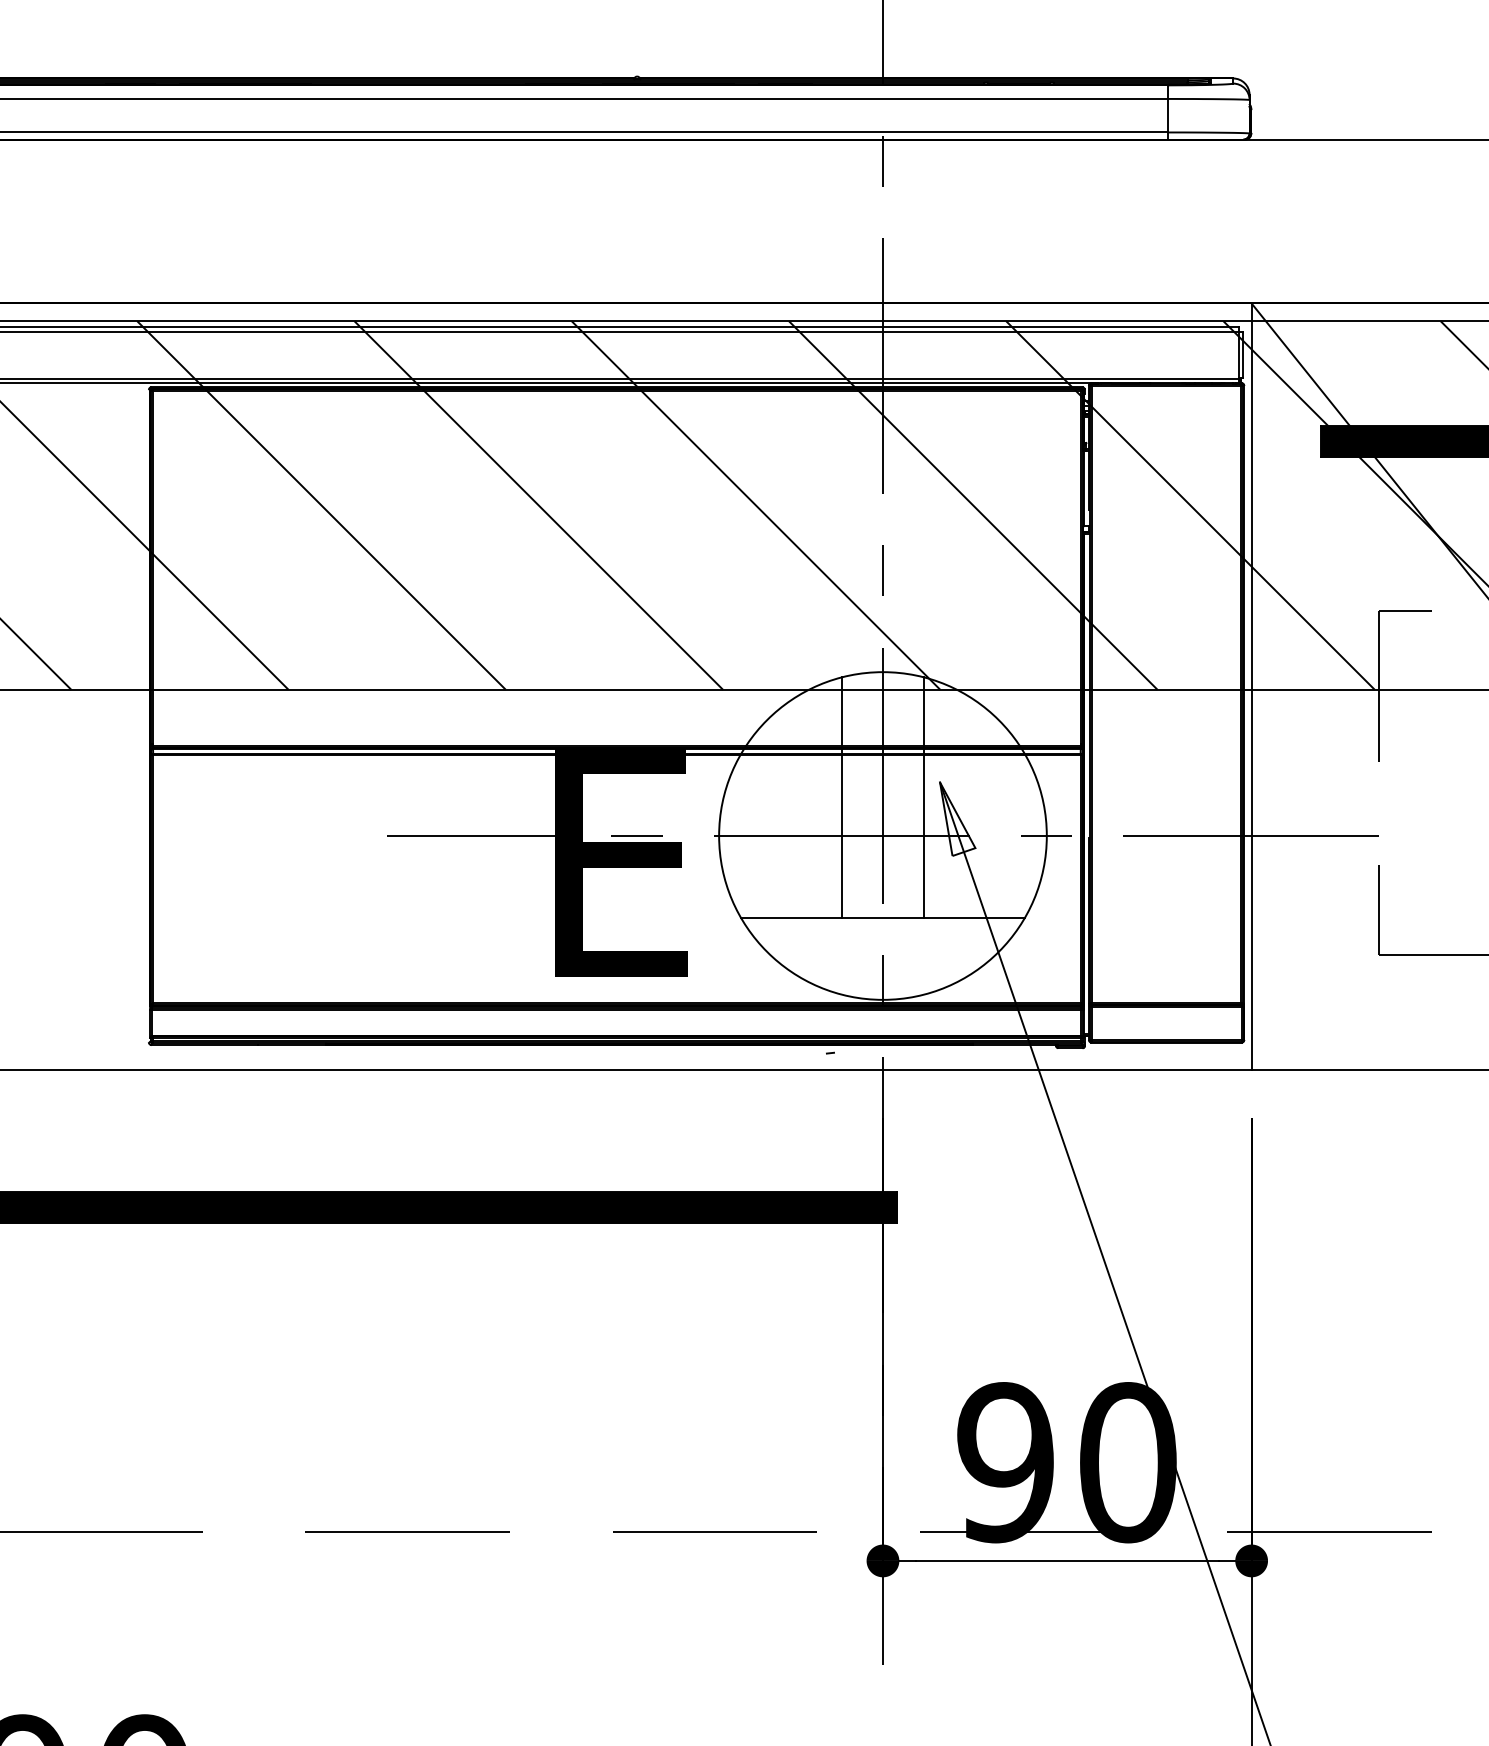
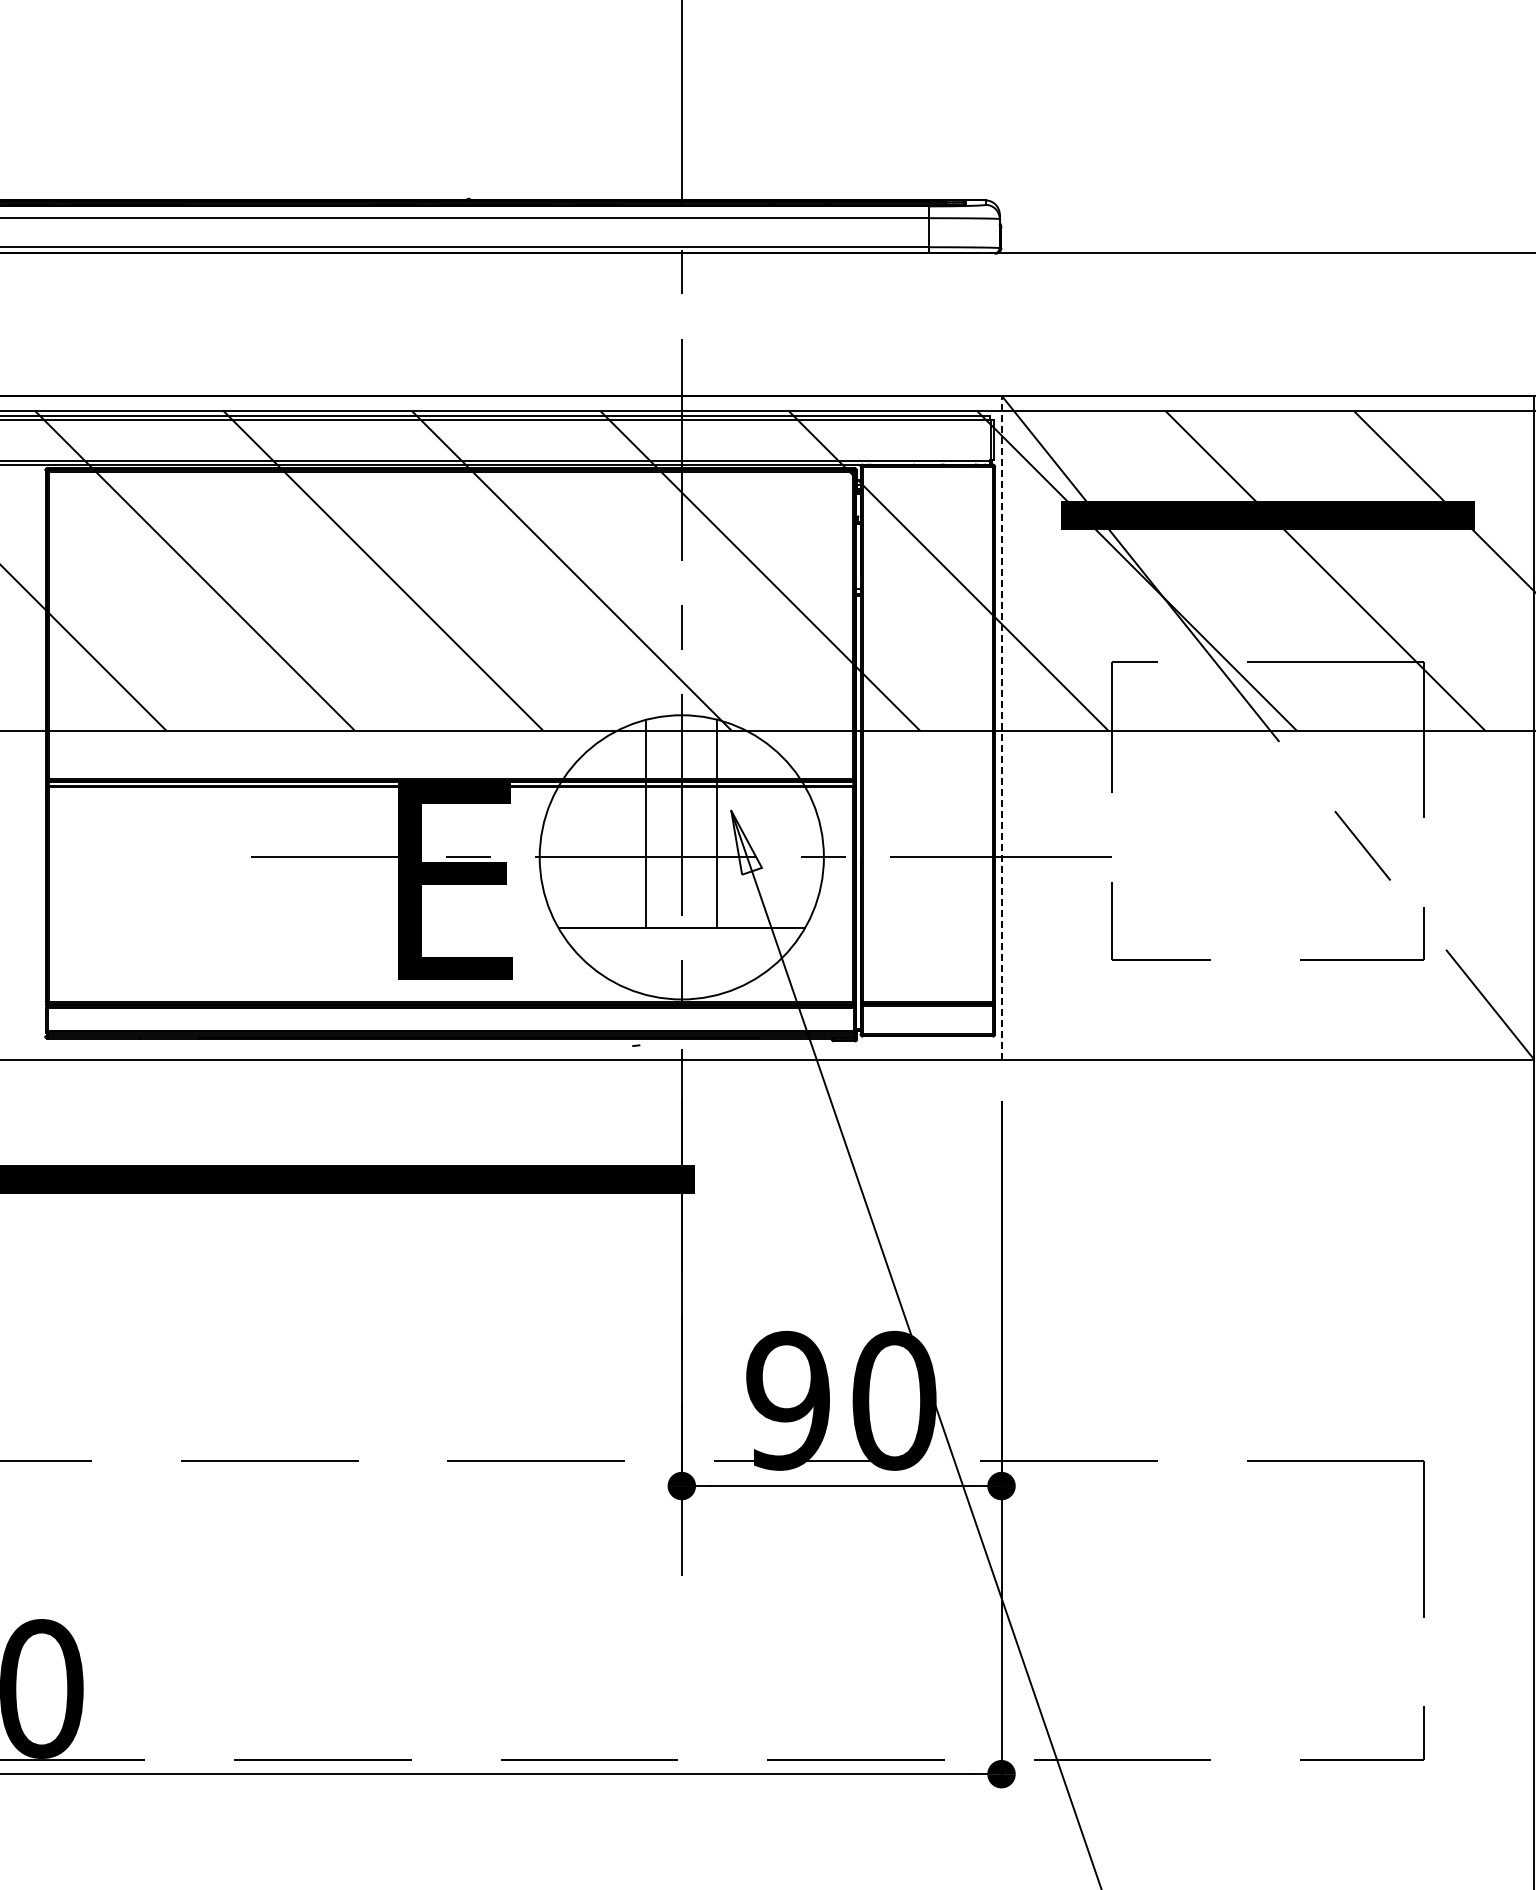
line: (1251, 686) -> (1001, 727), solid -> dashed

